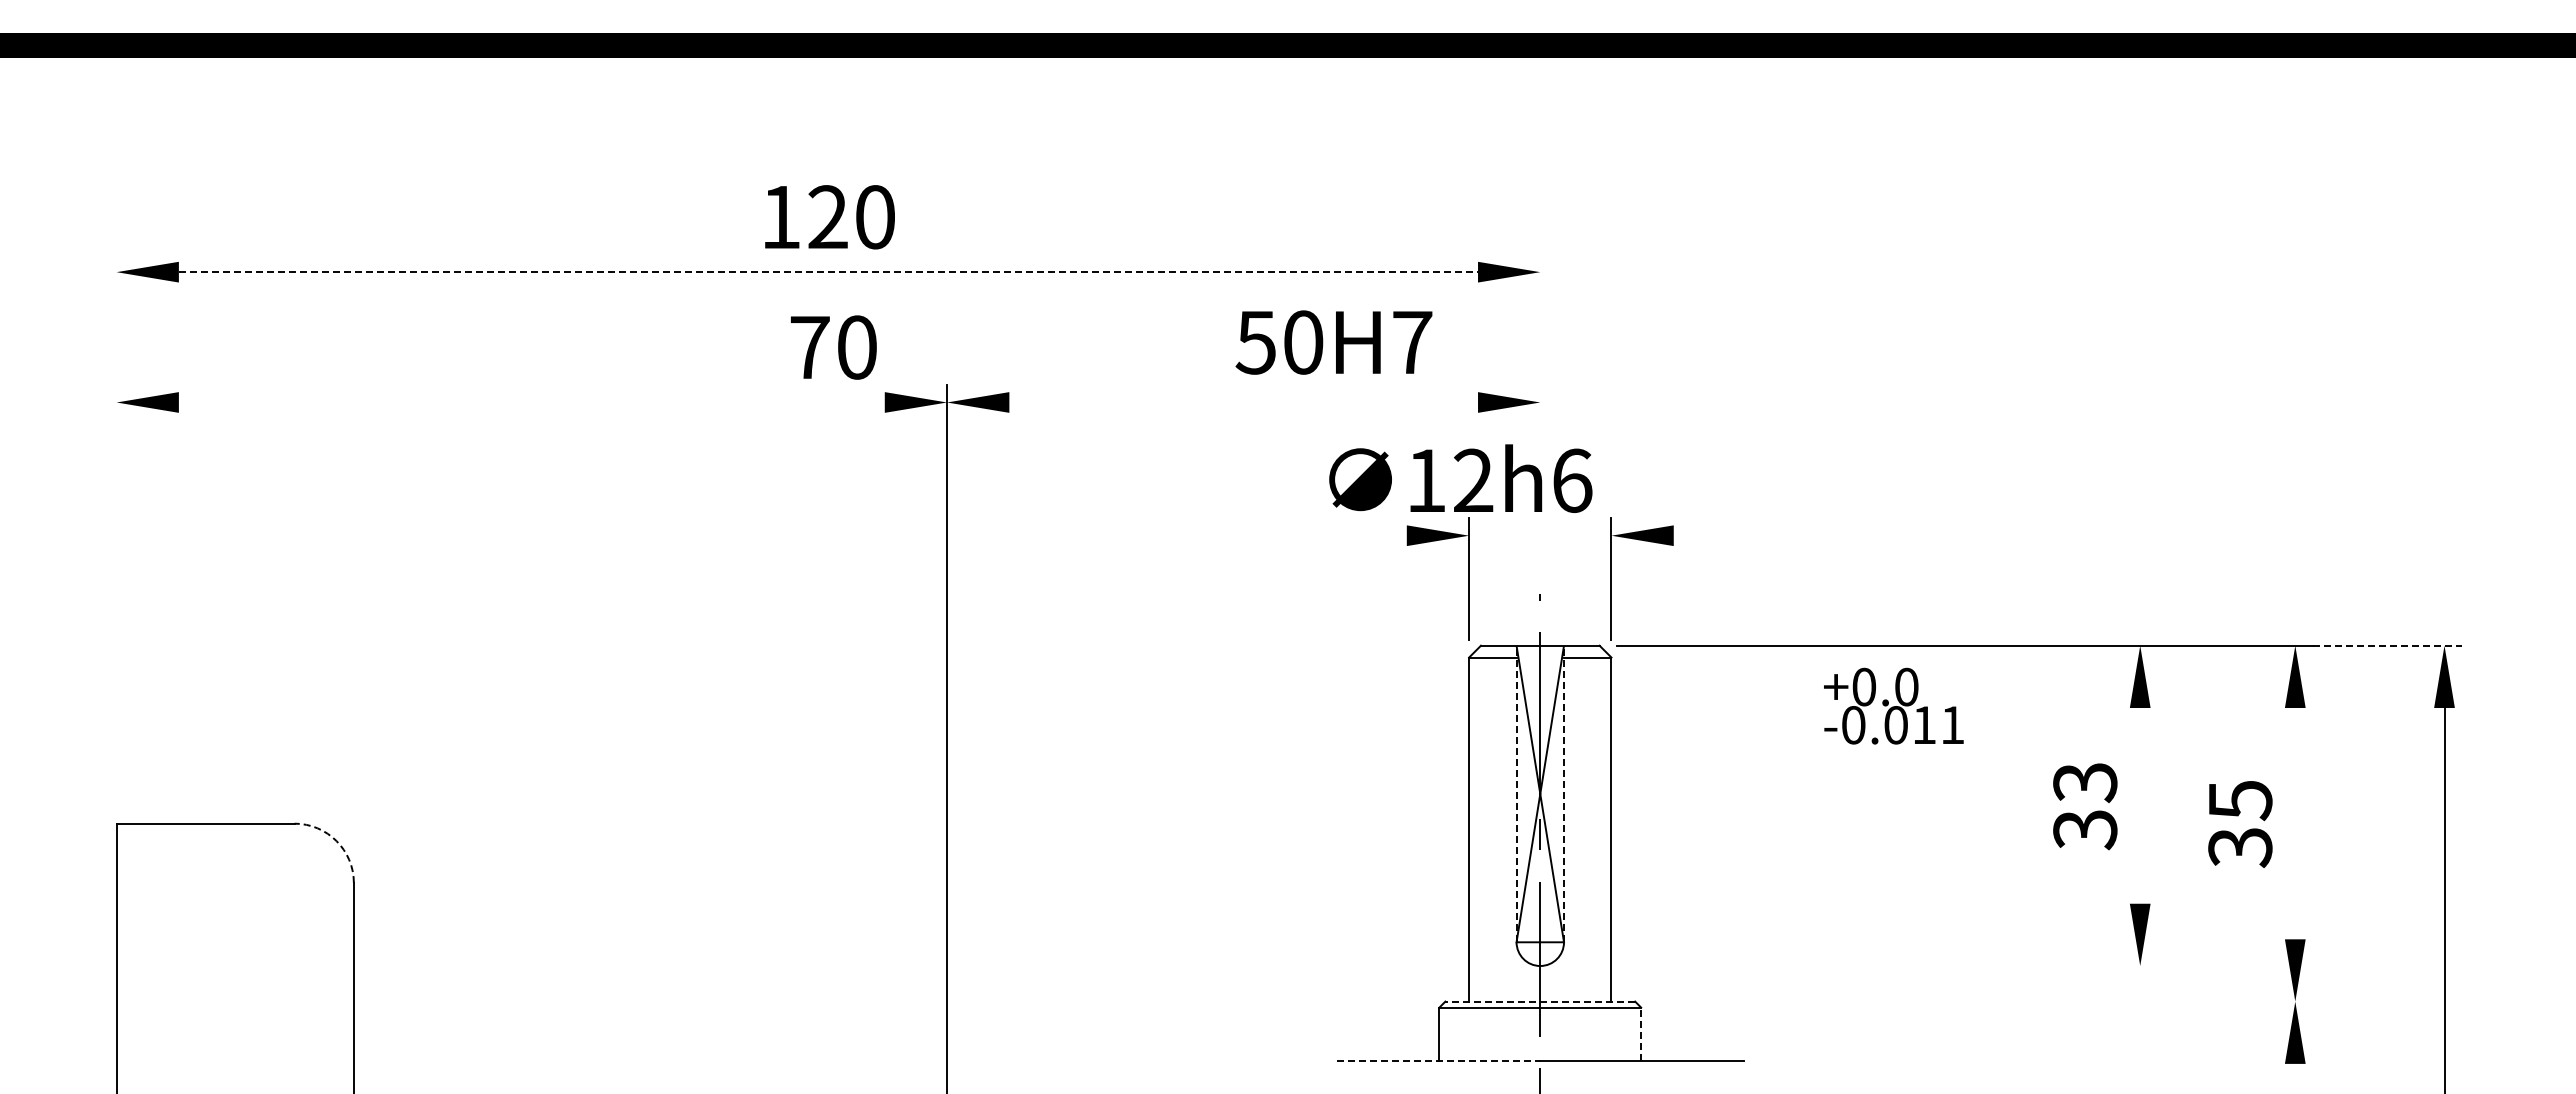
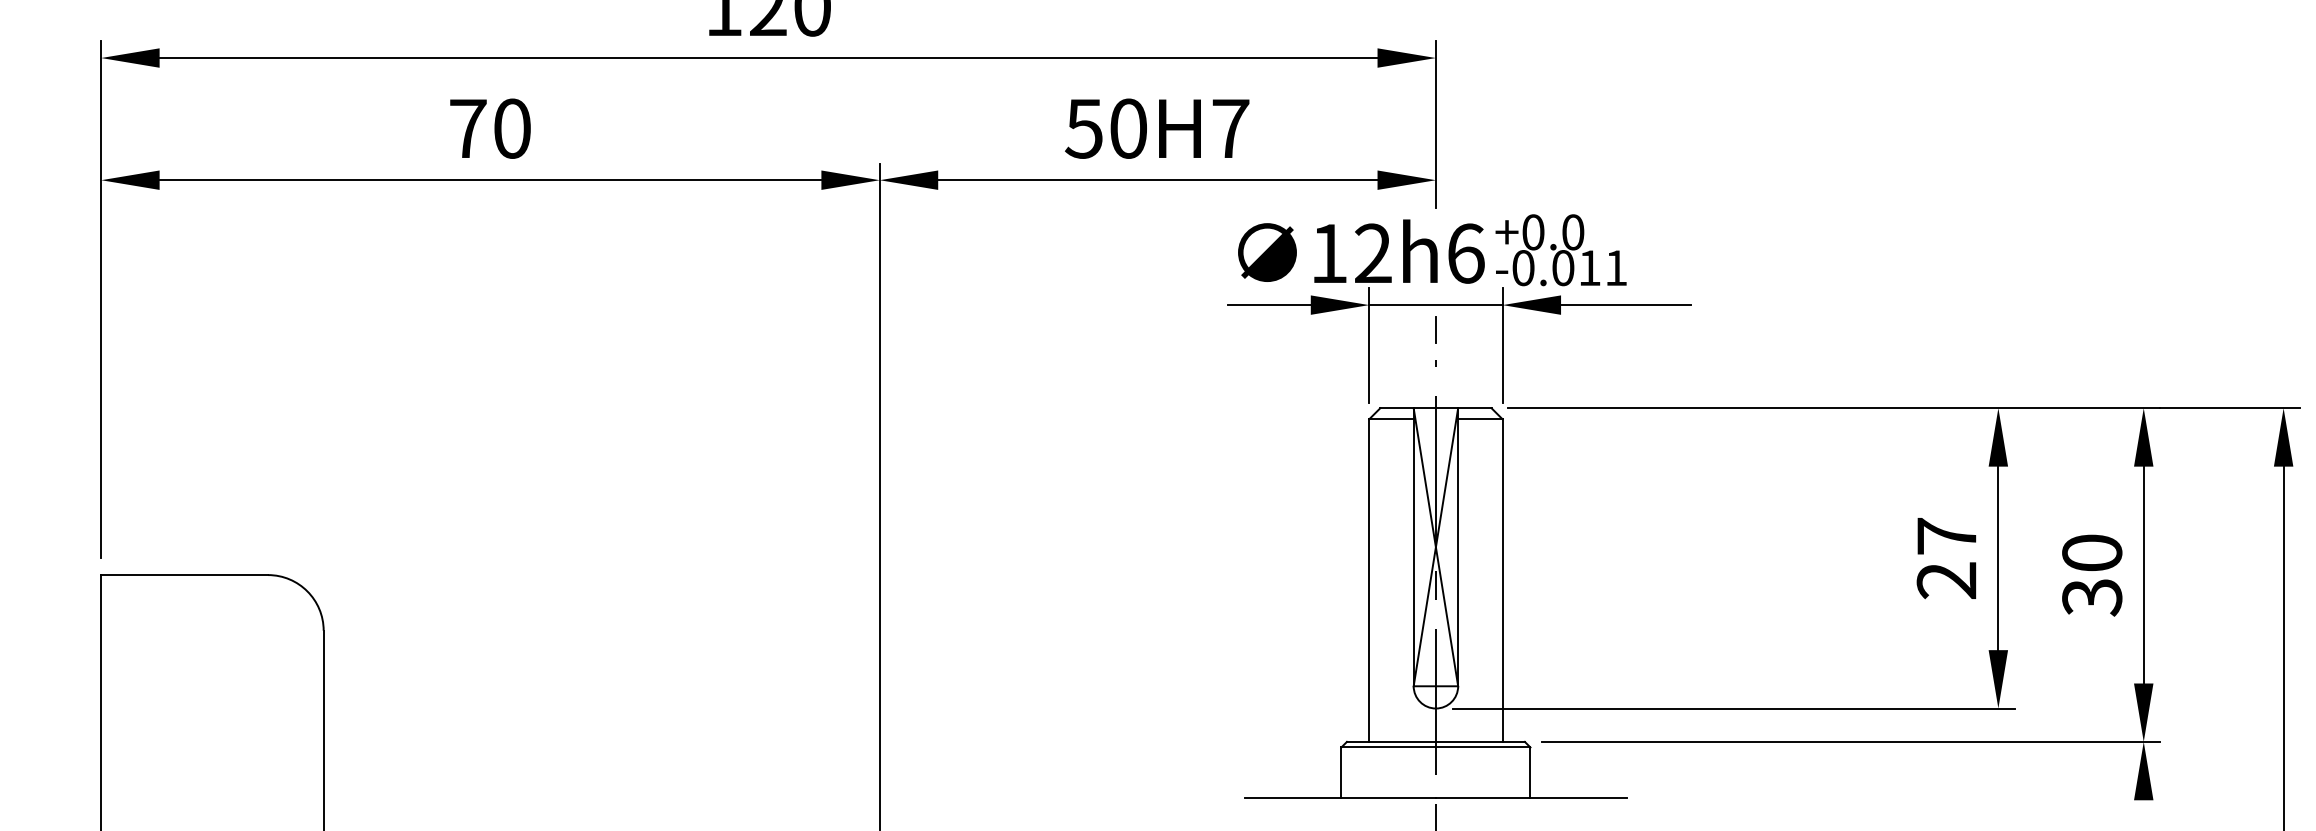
line: (828, 272) -> (768, 58), dashed -> solid
text: (1333, 342) -> (1156, 128), moved
line: (1540, 343) -> (1436, 124), added
text: (833, 347) -> (490, 128), moved
line: (531, 402) -> (490, 180), added
line: (1243, 402) -> (1157, 180), added
line: (116, 529) -> (101, 299), added
line: (1362, 535) -> (1269, 304), added
line: (1540, 535) -> (1436, 304), added
line: (1742, 535) -> (1625, 304), added
line: (1540, 561) -> (1436, 329), added
line: (2387, 645) -> (2230, 408), dashed -> solid
text: (1893, 705) -> (1560, 249), moved
line: (1516, 793) -> (1413, 546), dashed -> solid
line: (1564, 793) -> (1458, 546), dashed -> solid
text: (2240, 800) -> (2092, 553), 35 -> 30
line: (2140, 805) -> (1998, 558), added
text: (2085, 806) -> (1947, 558), 33 -> 27
line: (2295, 823) -> (2143, 574), added
arc: (336, 841) -> (307, 591), dashed -> solid
line: (1858, 966) -> (1734, 708), added
line: (1540, 1001) -> (1436, 741), dashed -> solid
line: (1983, 1001) -> (1851, 741), added
line: (1641, 1034) -> (1530, 772), dashed -> solid
line: (1438, 1060) -> (1340, 797), dashed -> solid

